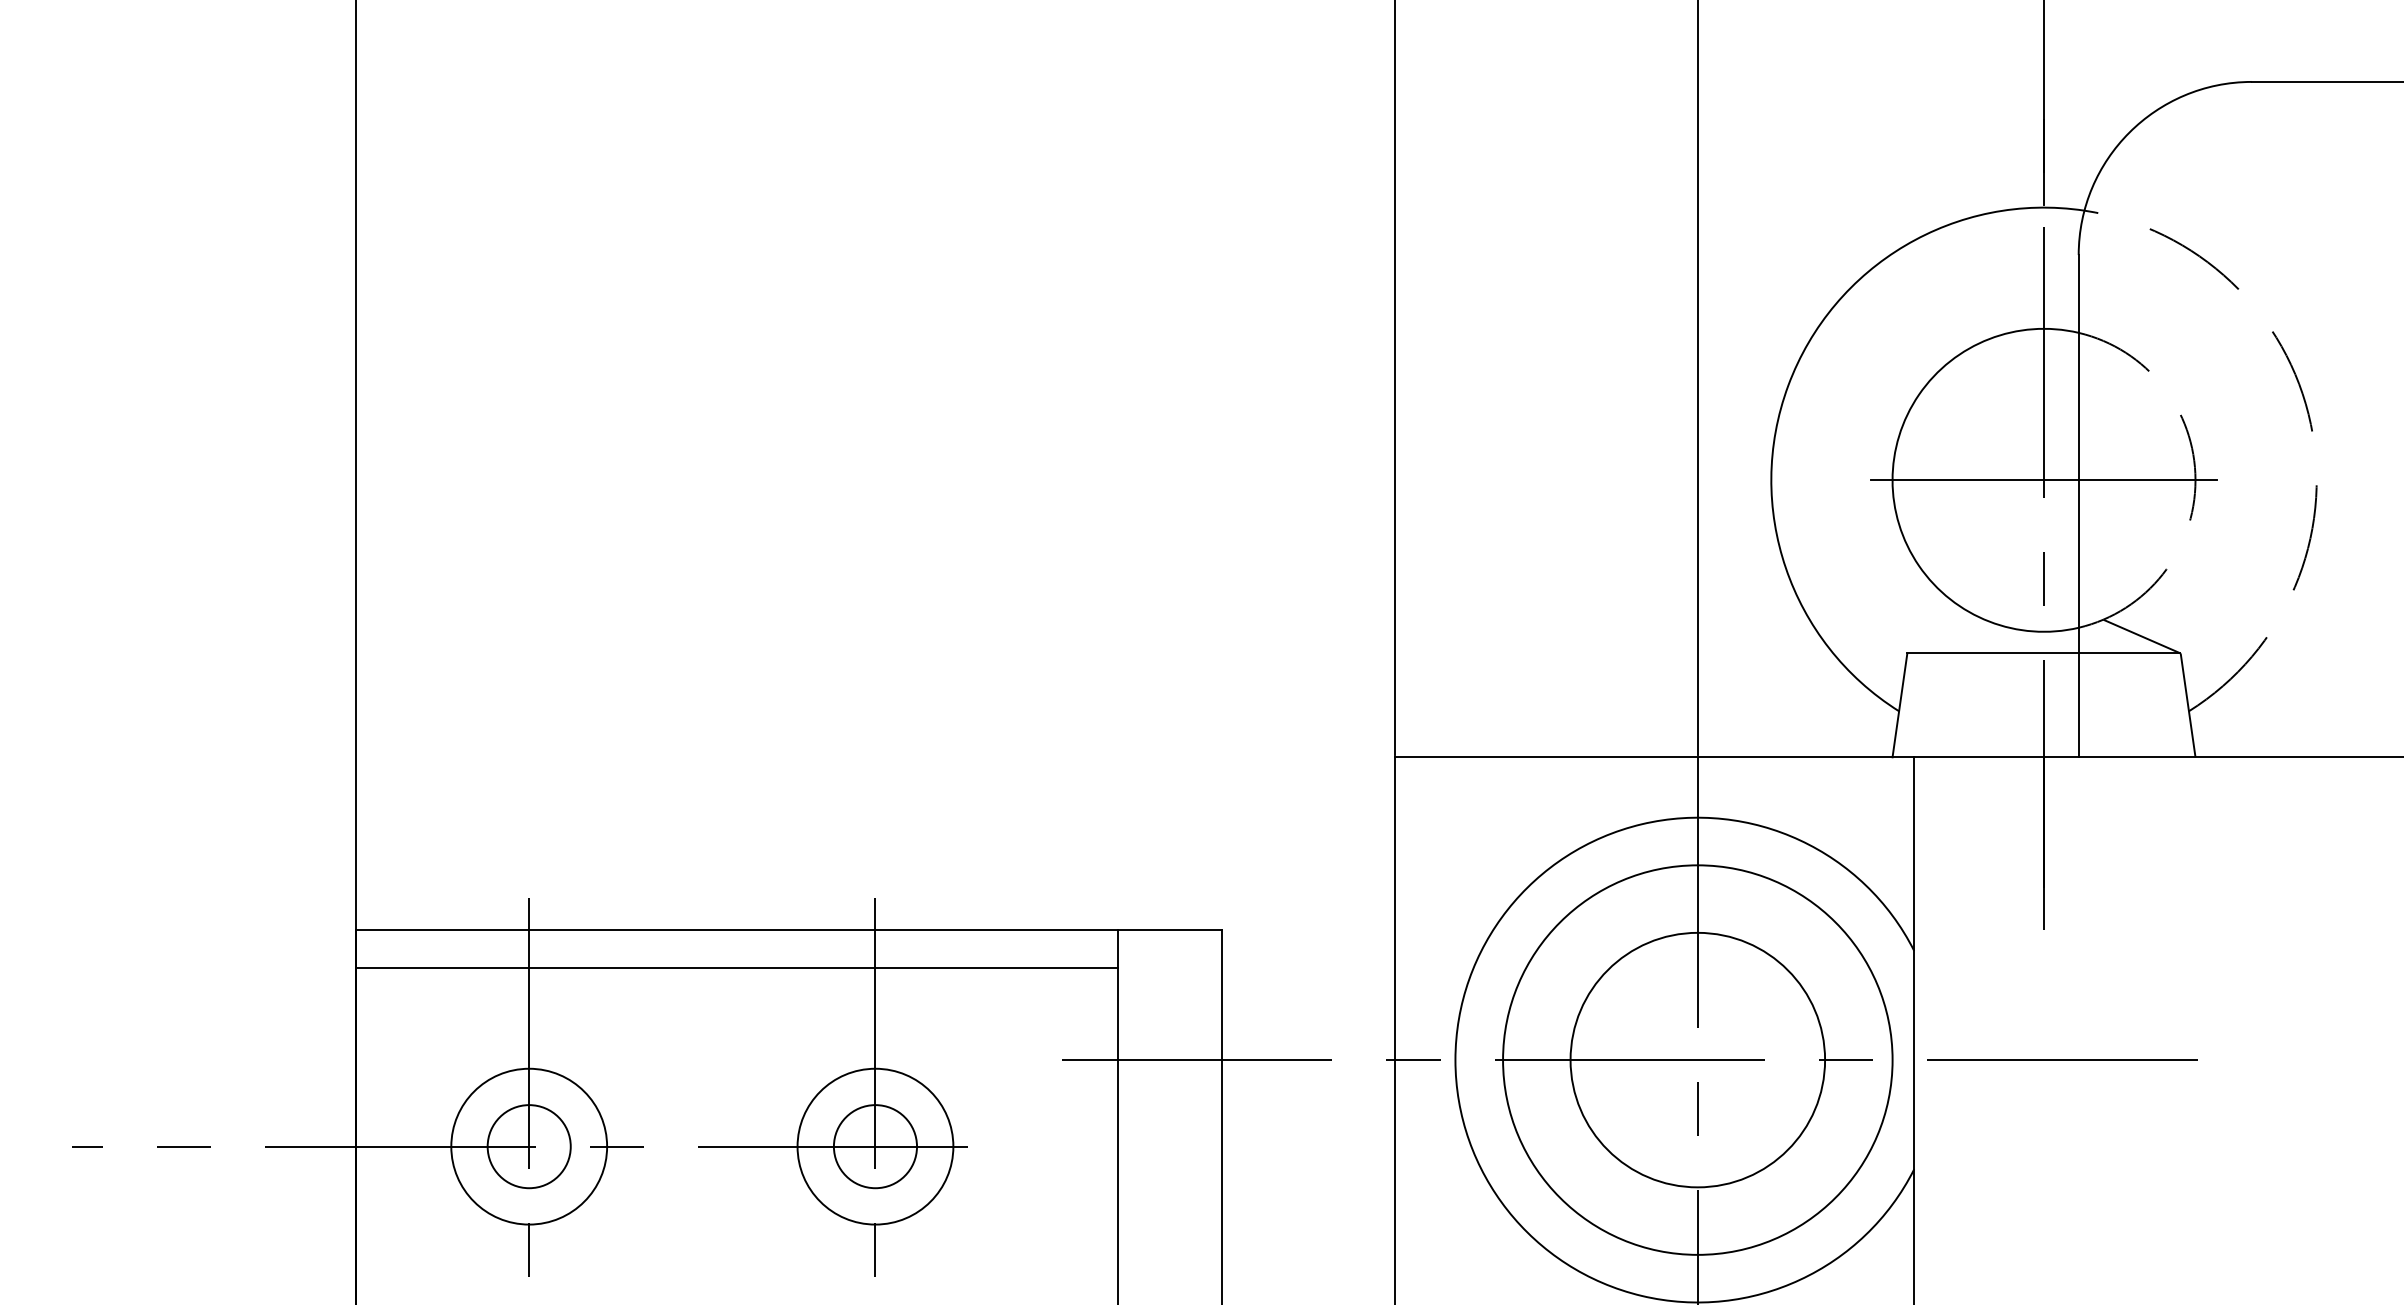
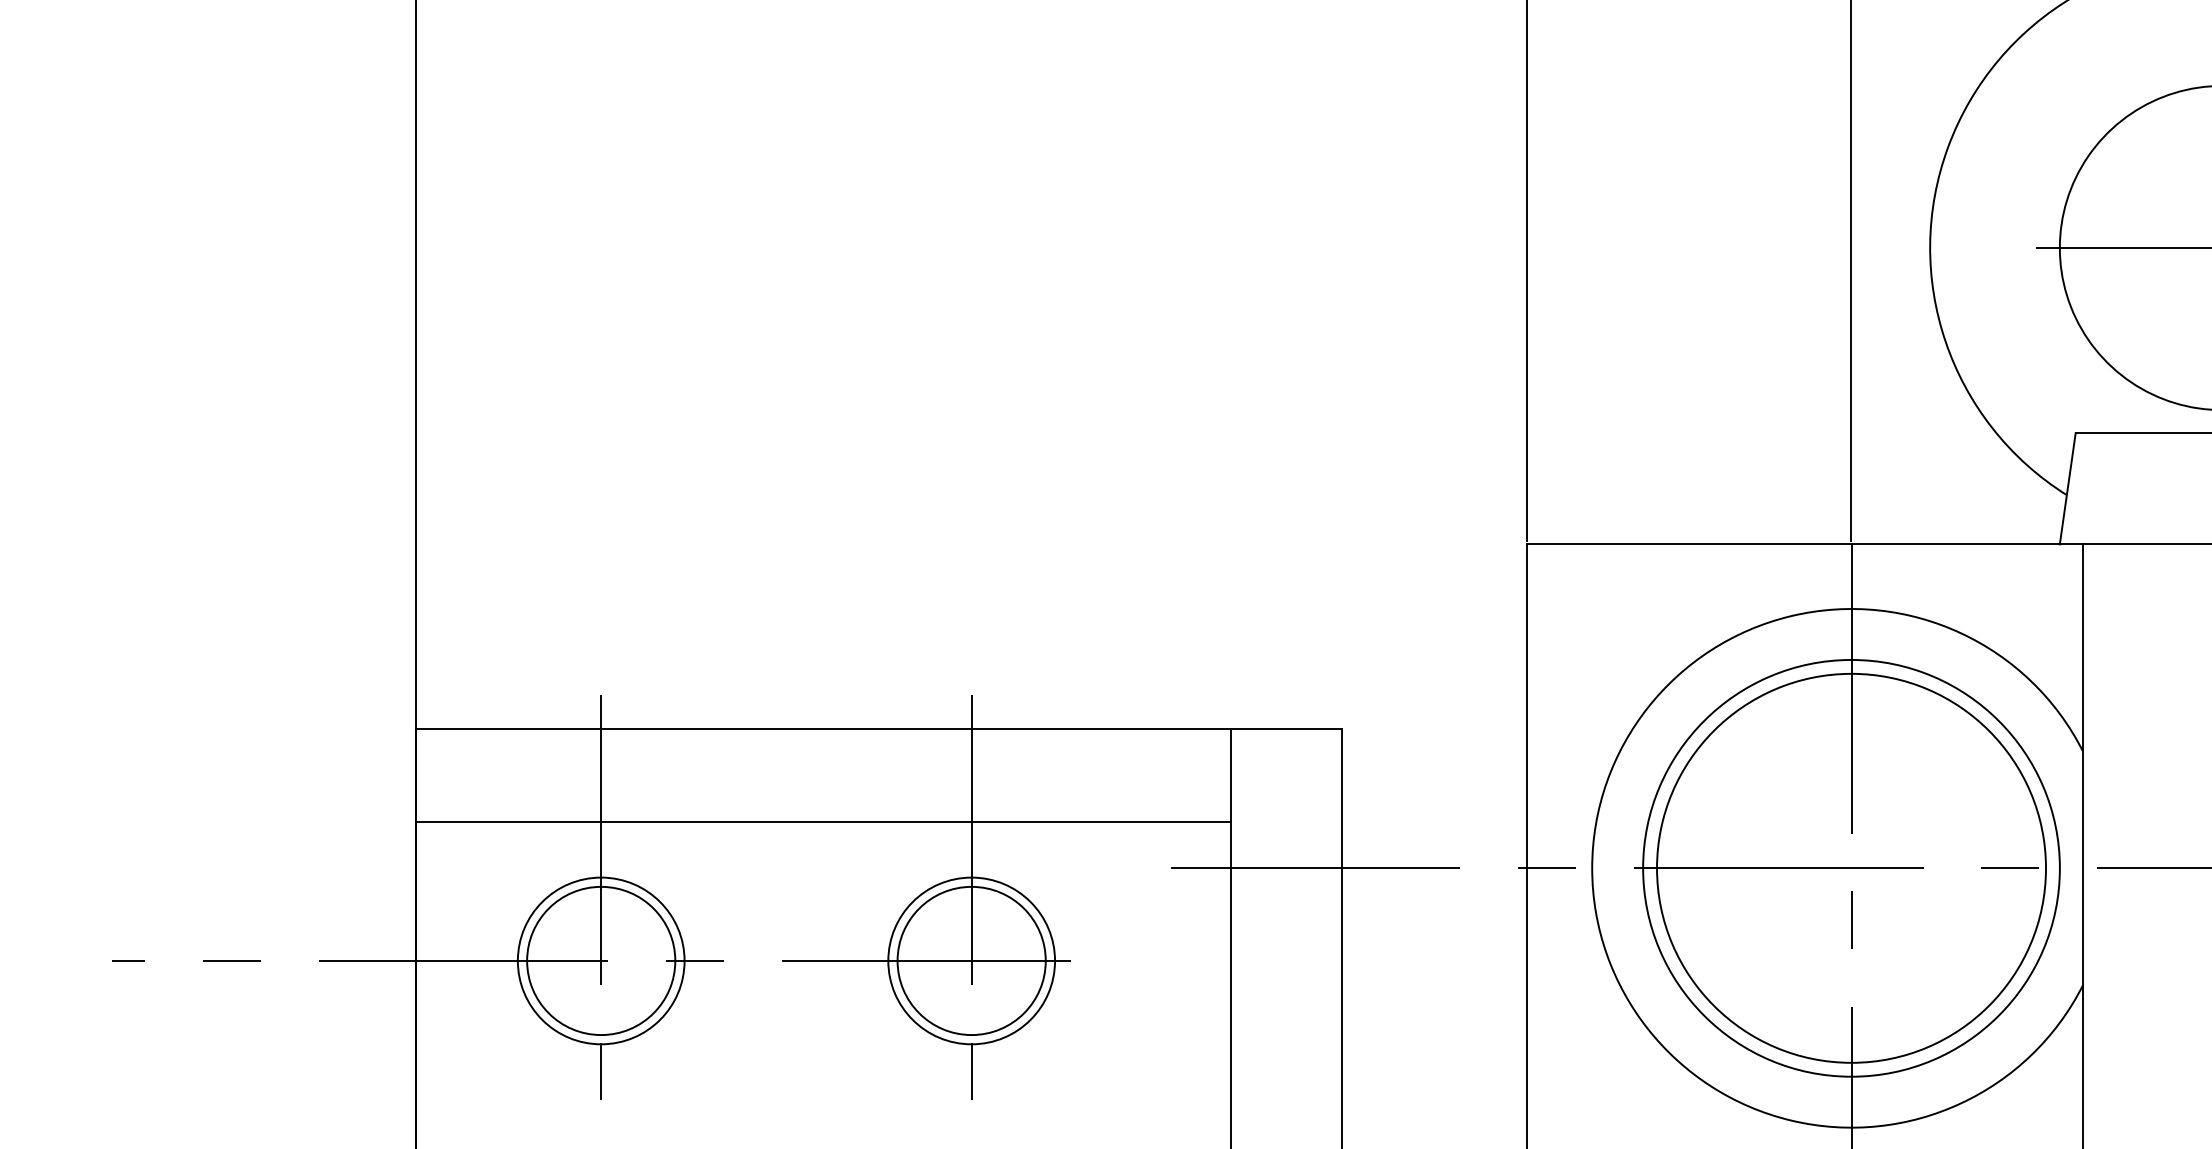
line: (736, 967) -> (822, 821), moved
circle: (1697, 1059) -> (1851, 867), size x1.43
circle: (528, 1146) -> (600, 960), size x1.67
circle: (875, 1146) -> (971, 960), size x1.67

